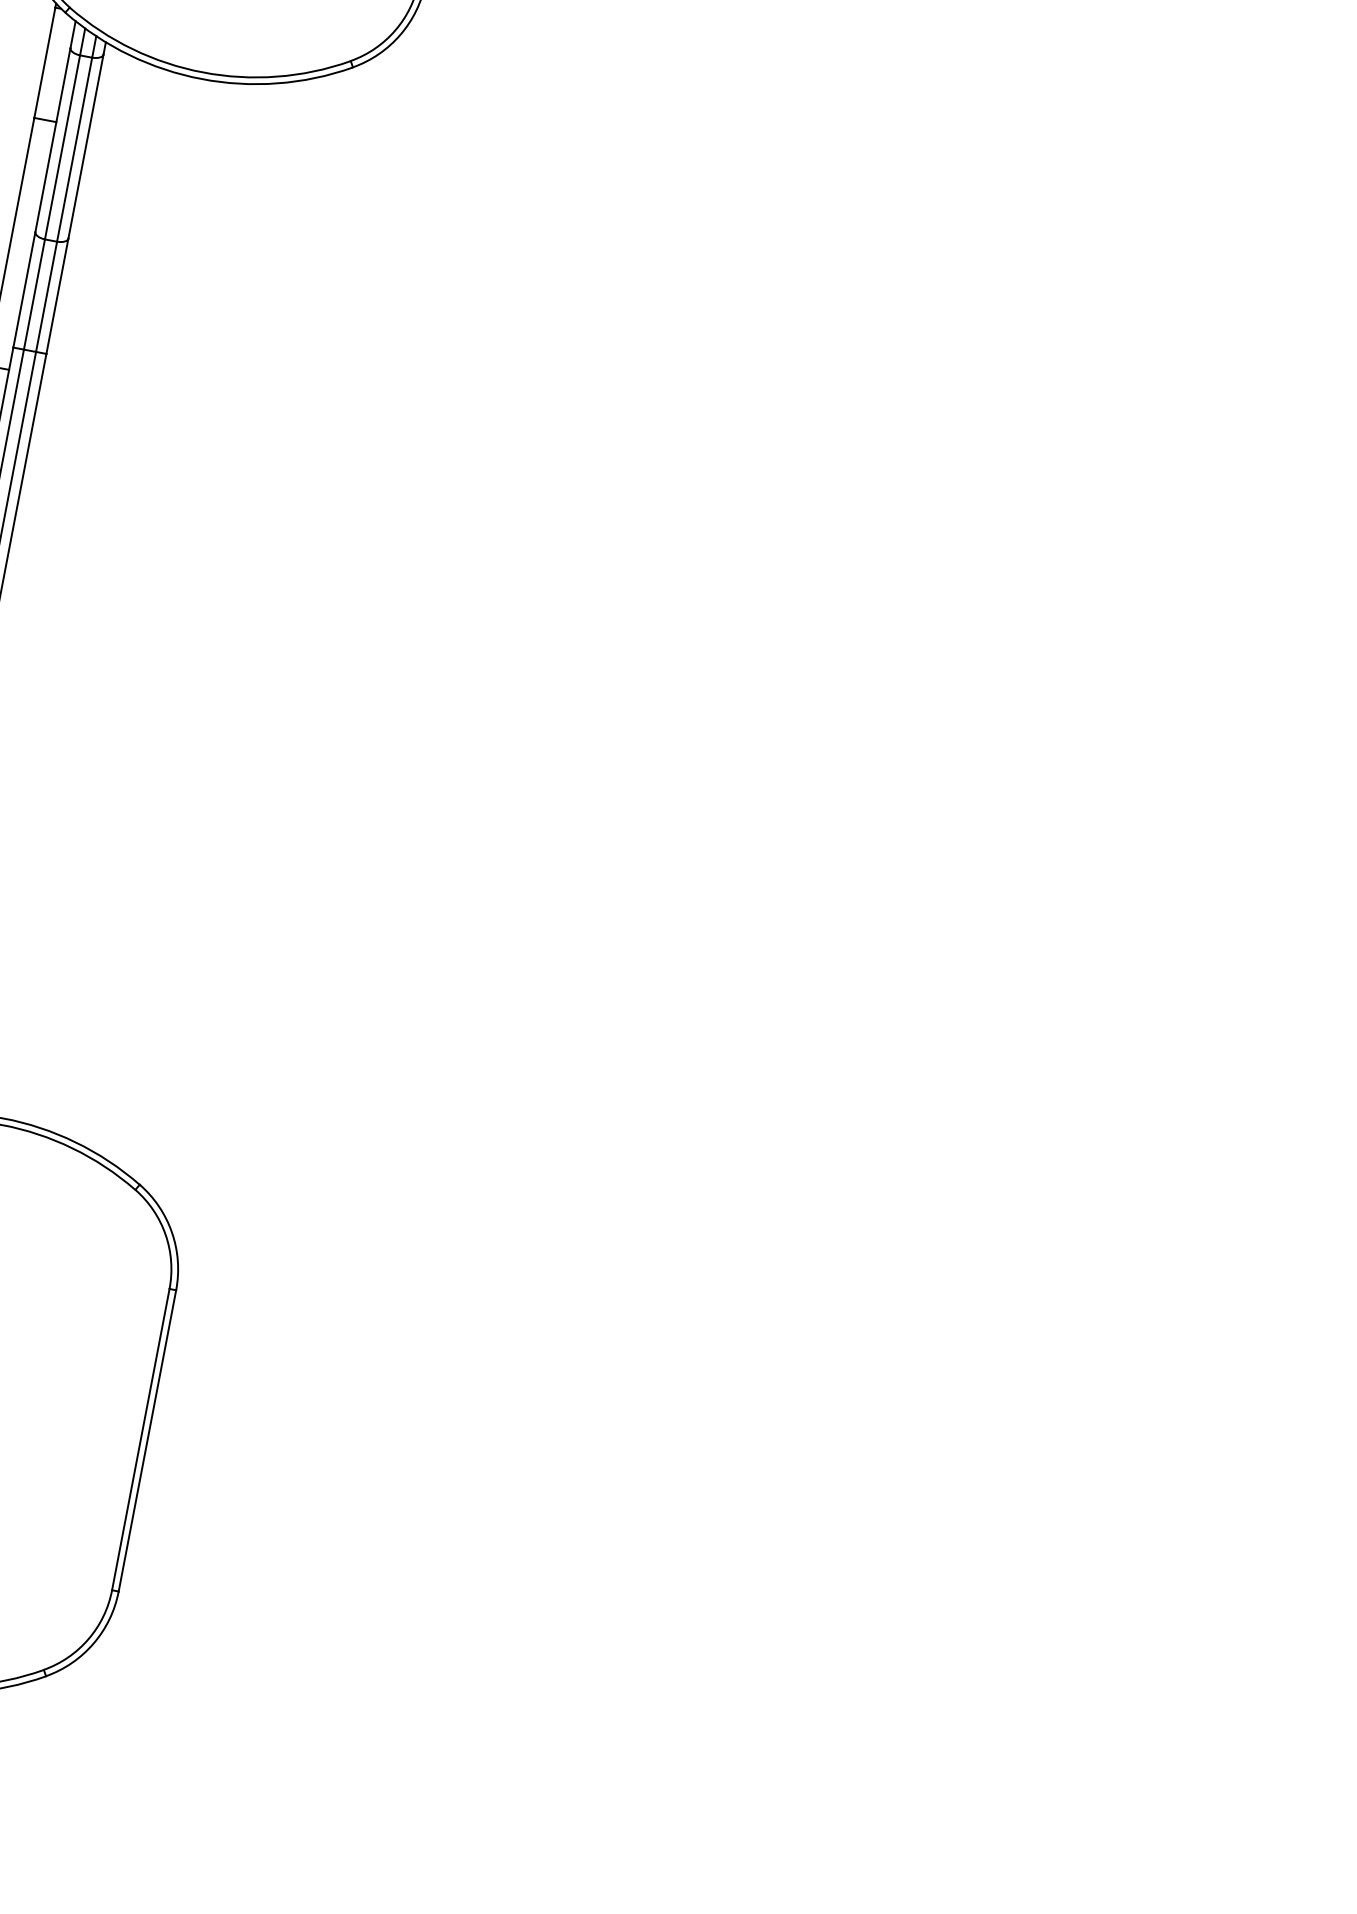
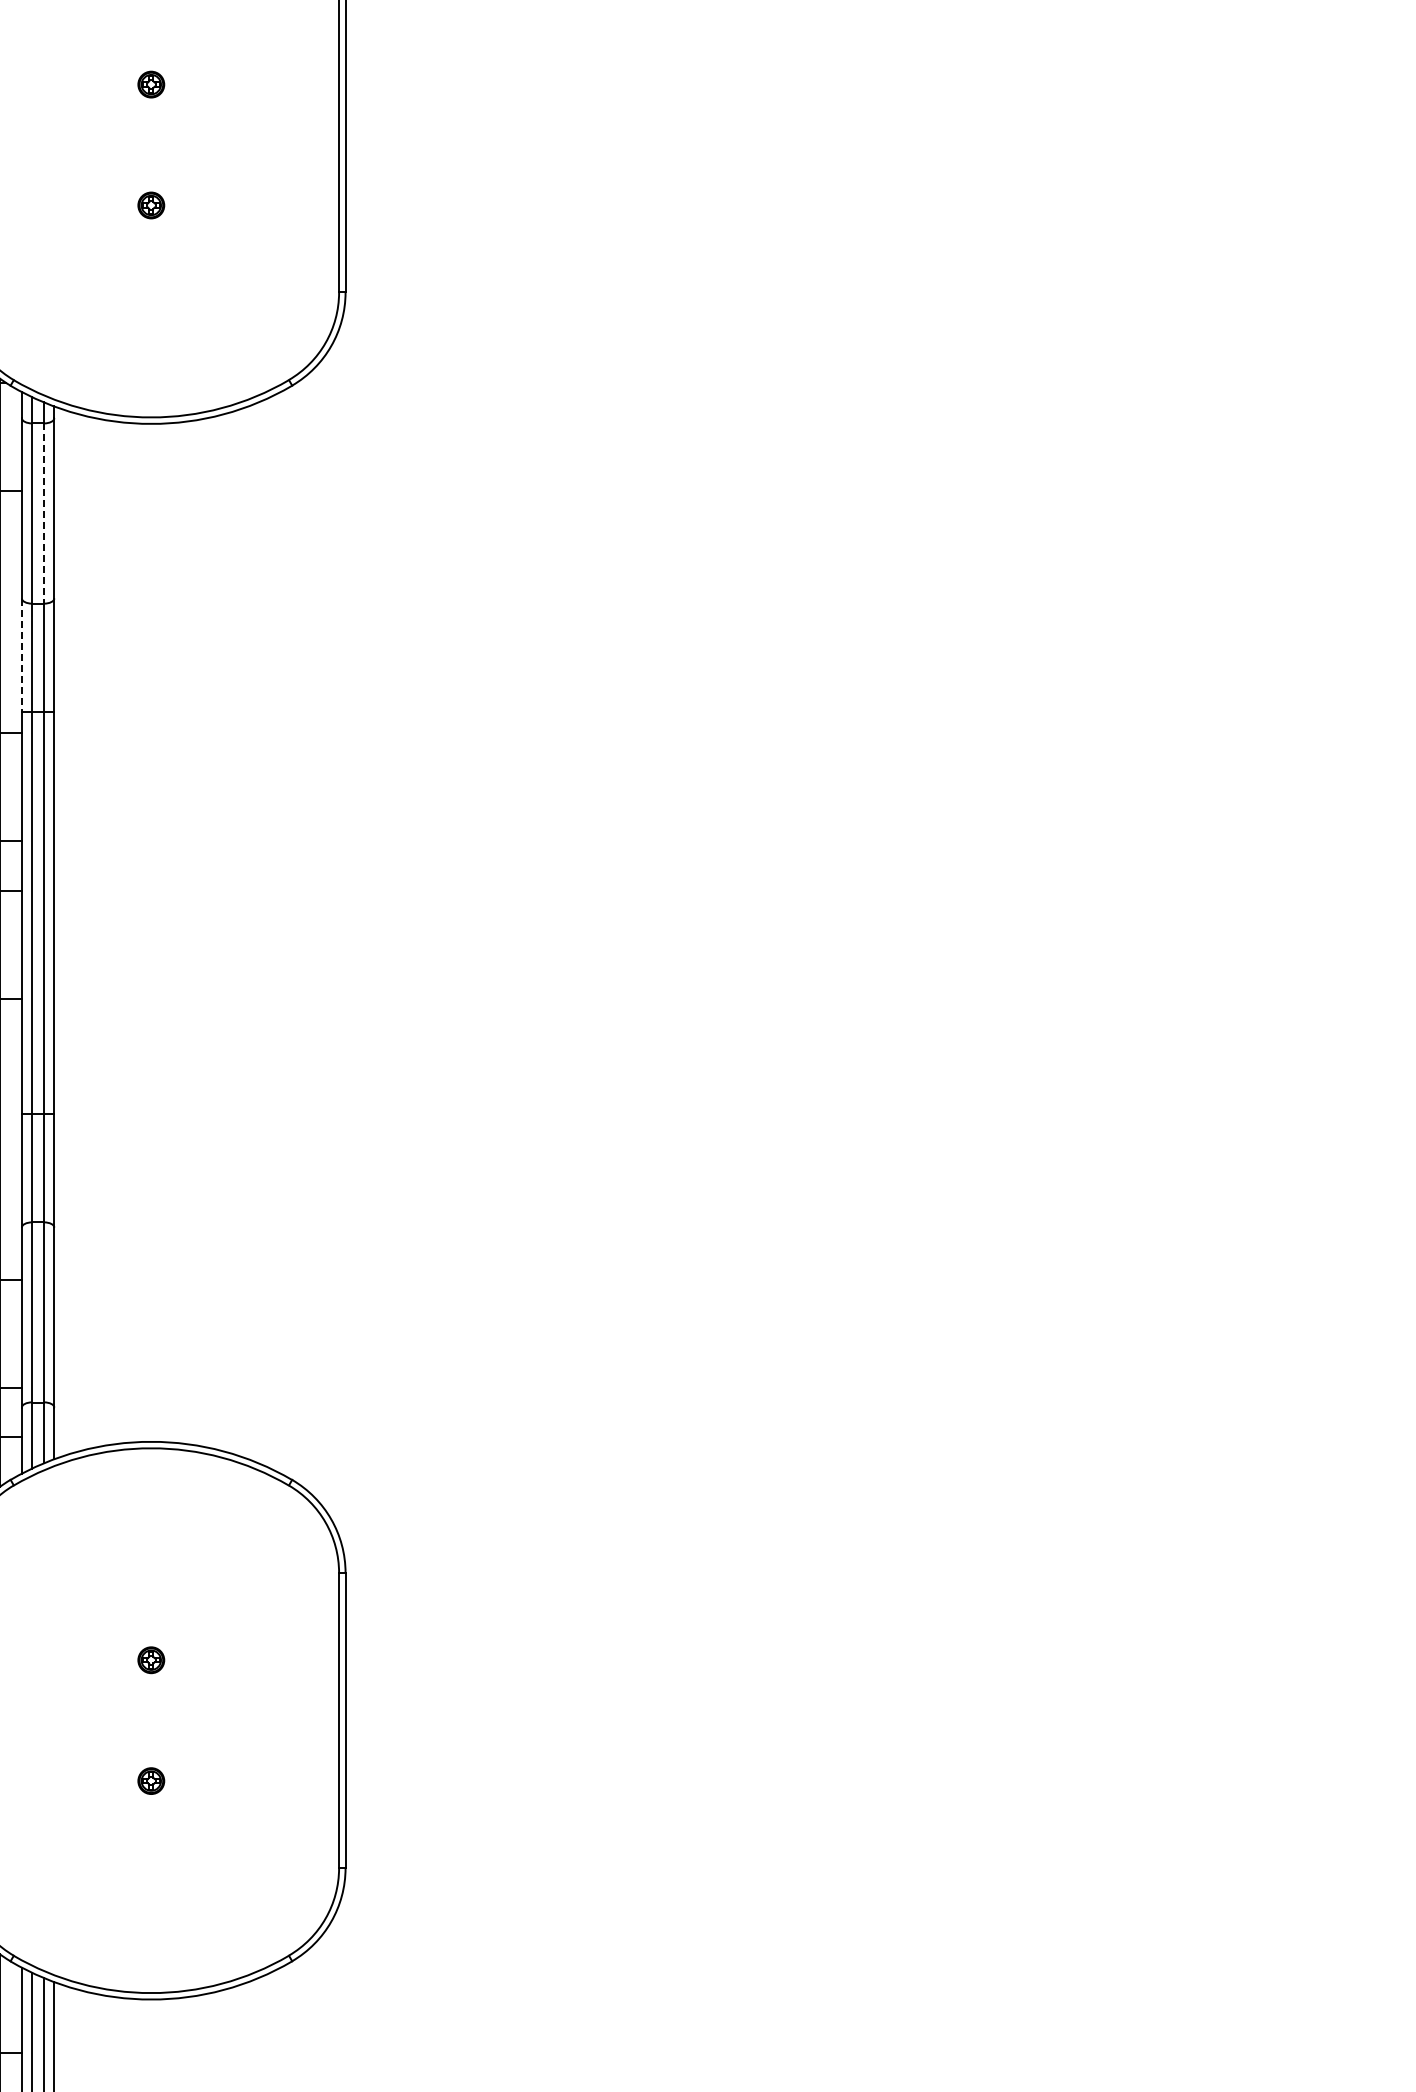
line: (74, 150) -> (44, 514), solid -> dashed
line: (23, 290) -> (21, 655), solid -> dashed

